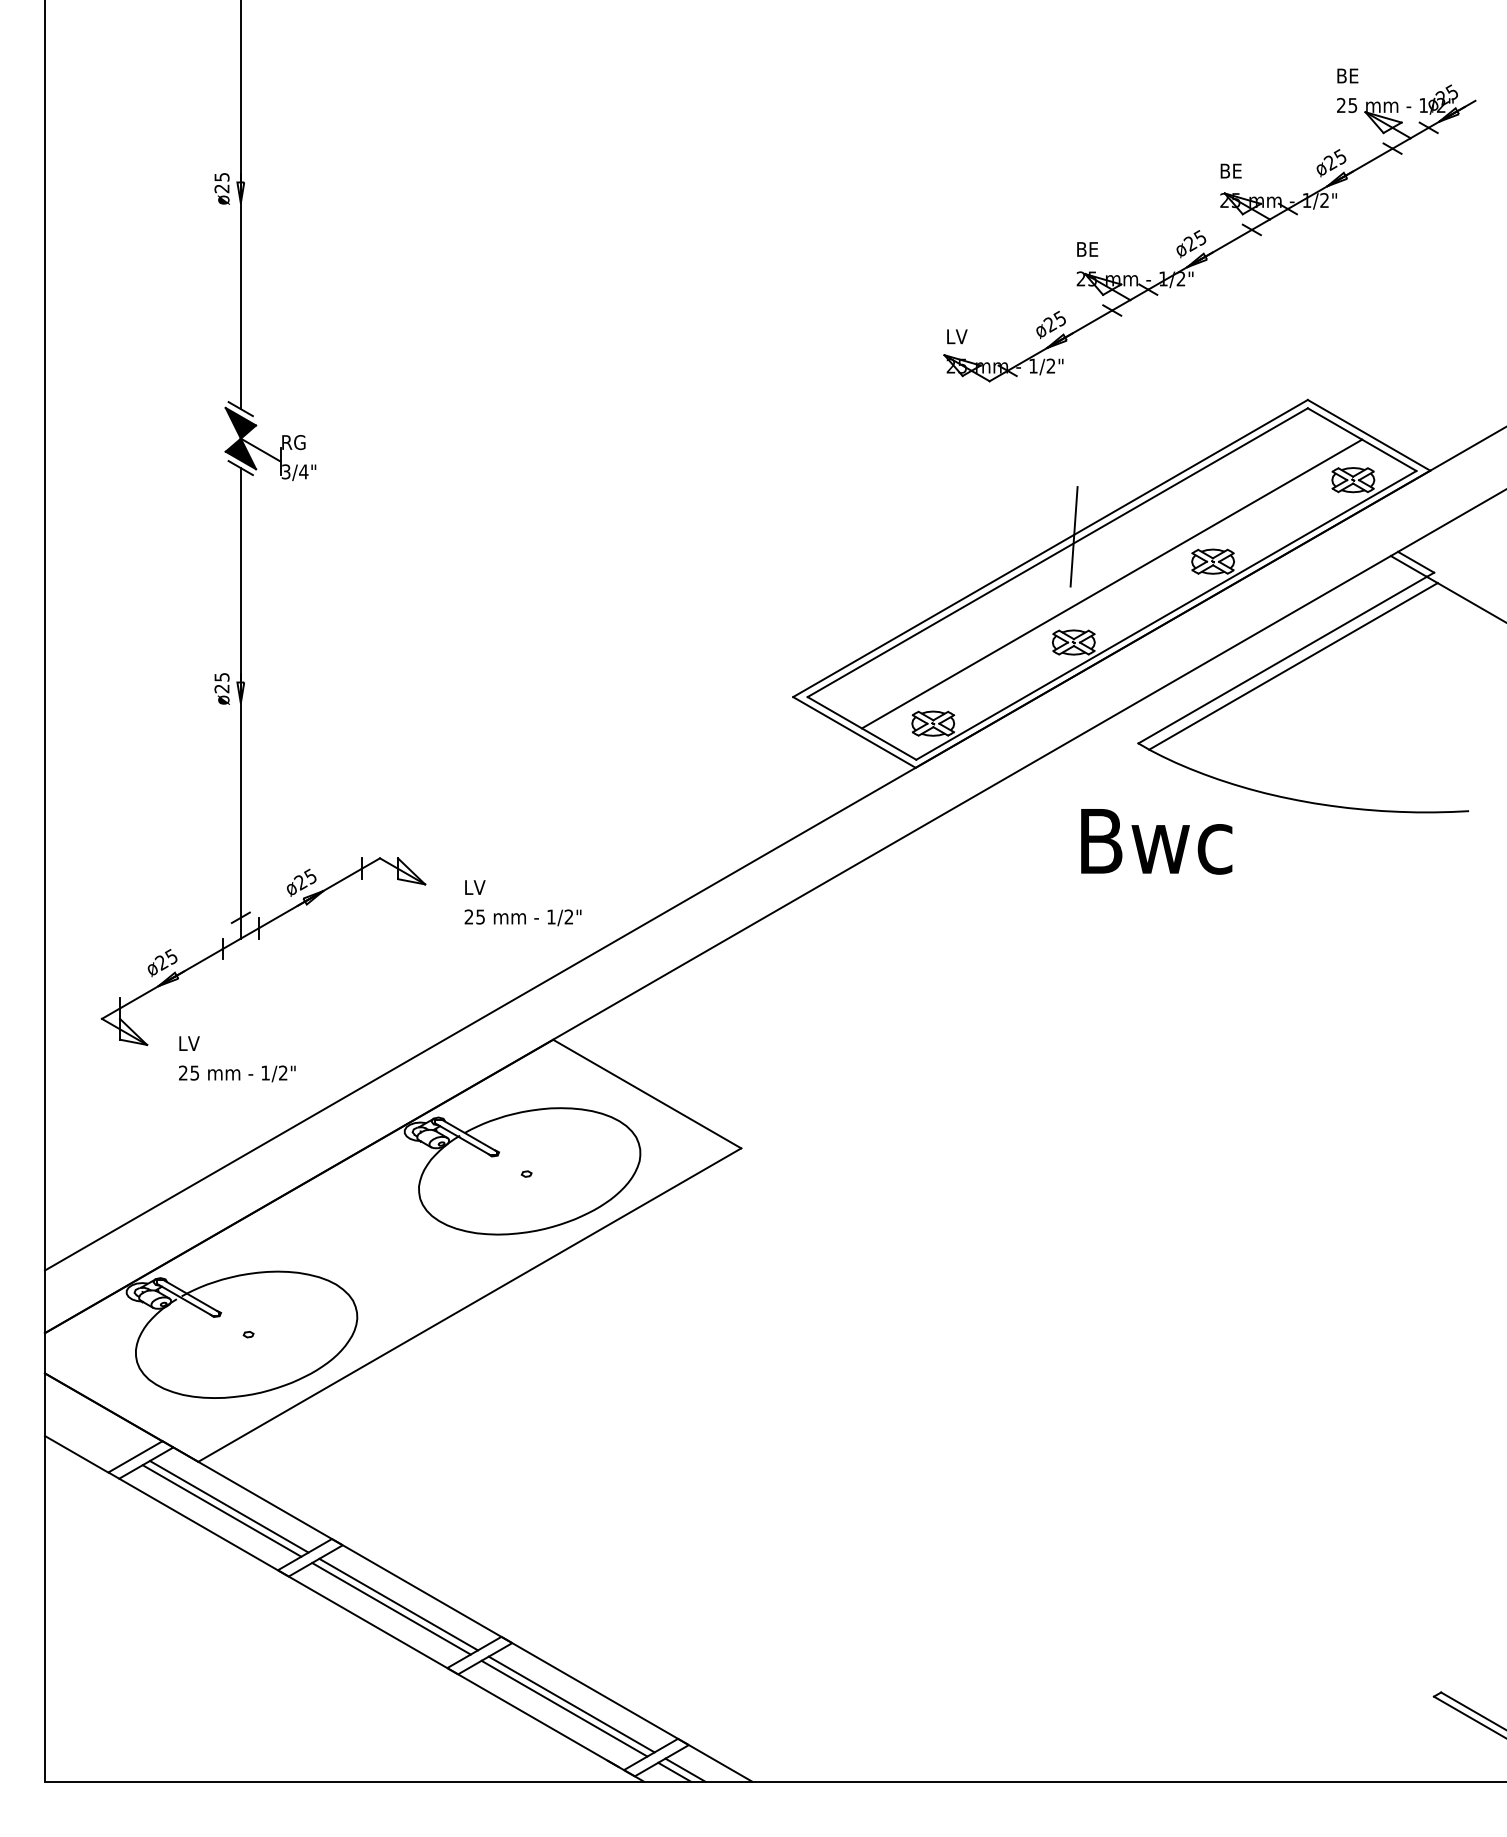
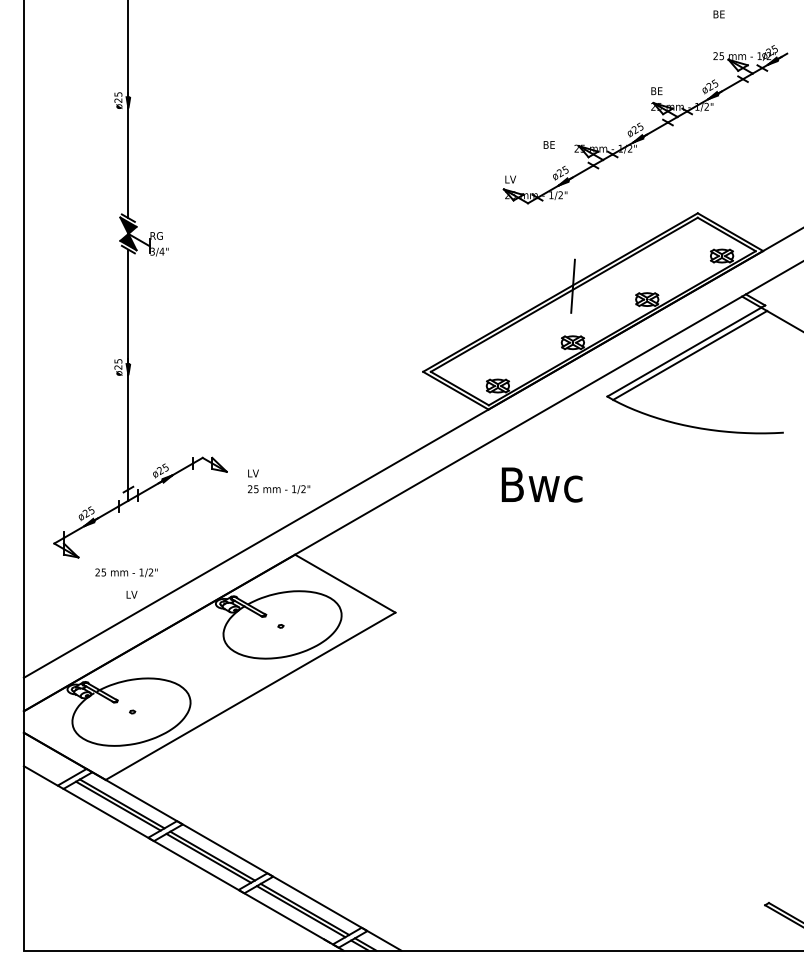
text: (1346, 76) -> (718, 14), moved
text: (1086, 248) -> (548, 144), moved
line: (1110, 583) -> (592, 311), removed
text: (1155, 840) -> (541, 484), moved
text: (188, 1043) -> (131, 594), moved

